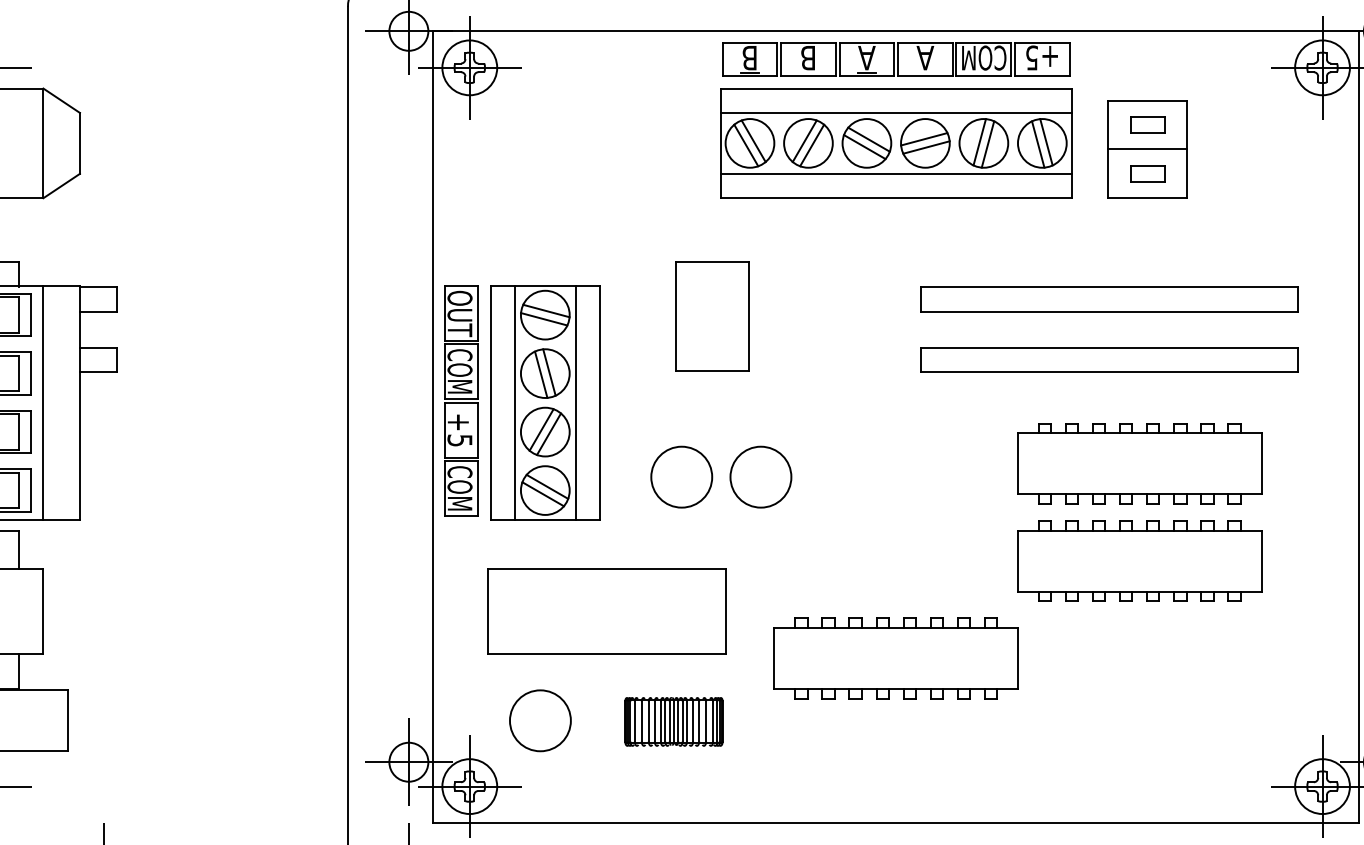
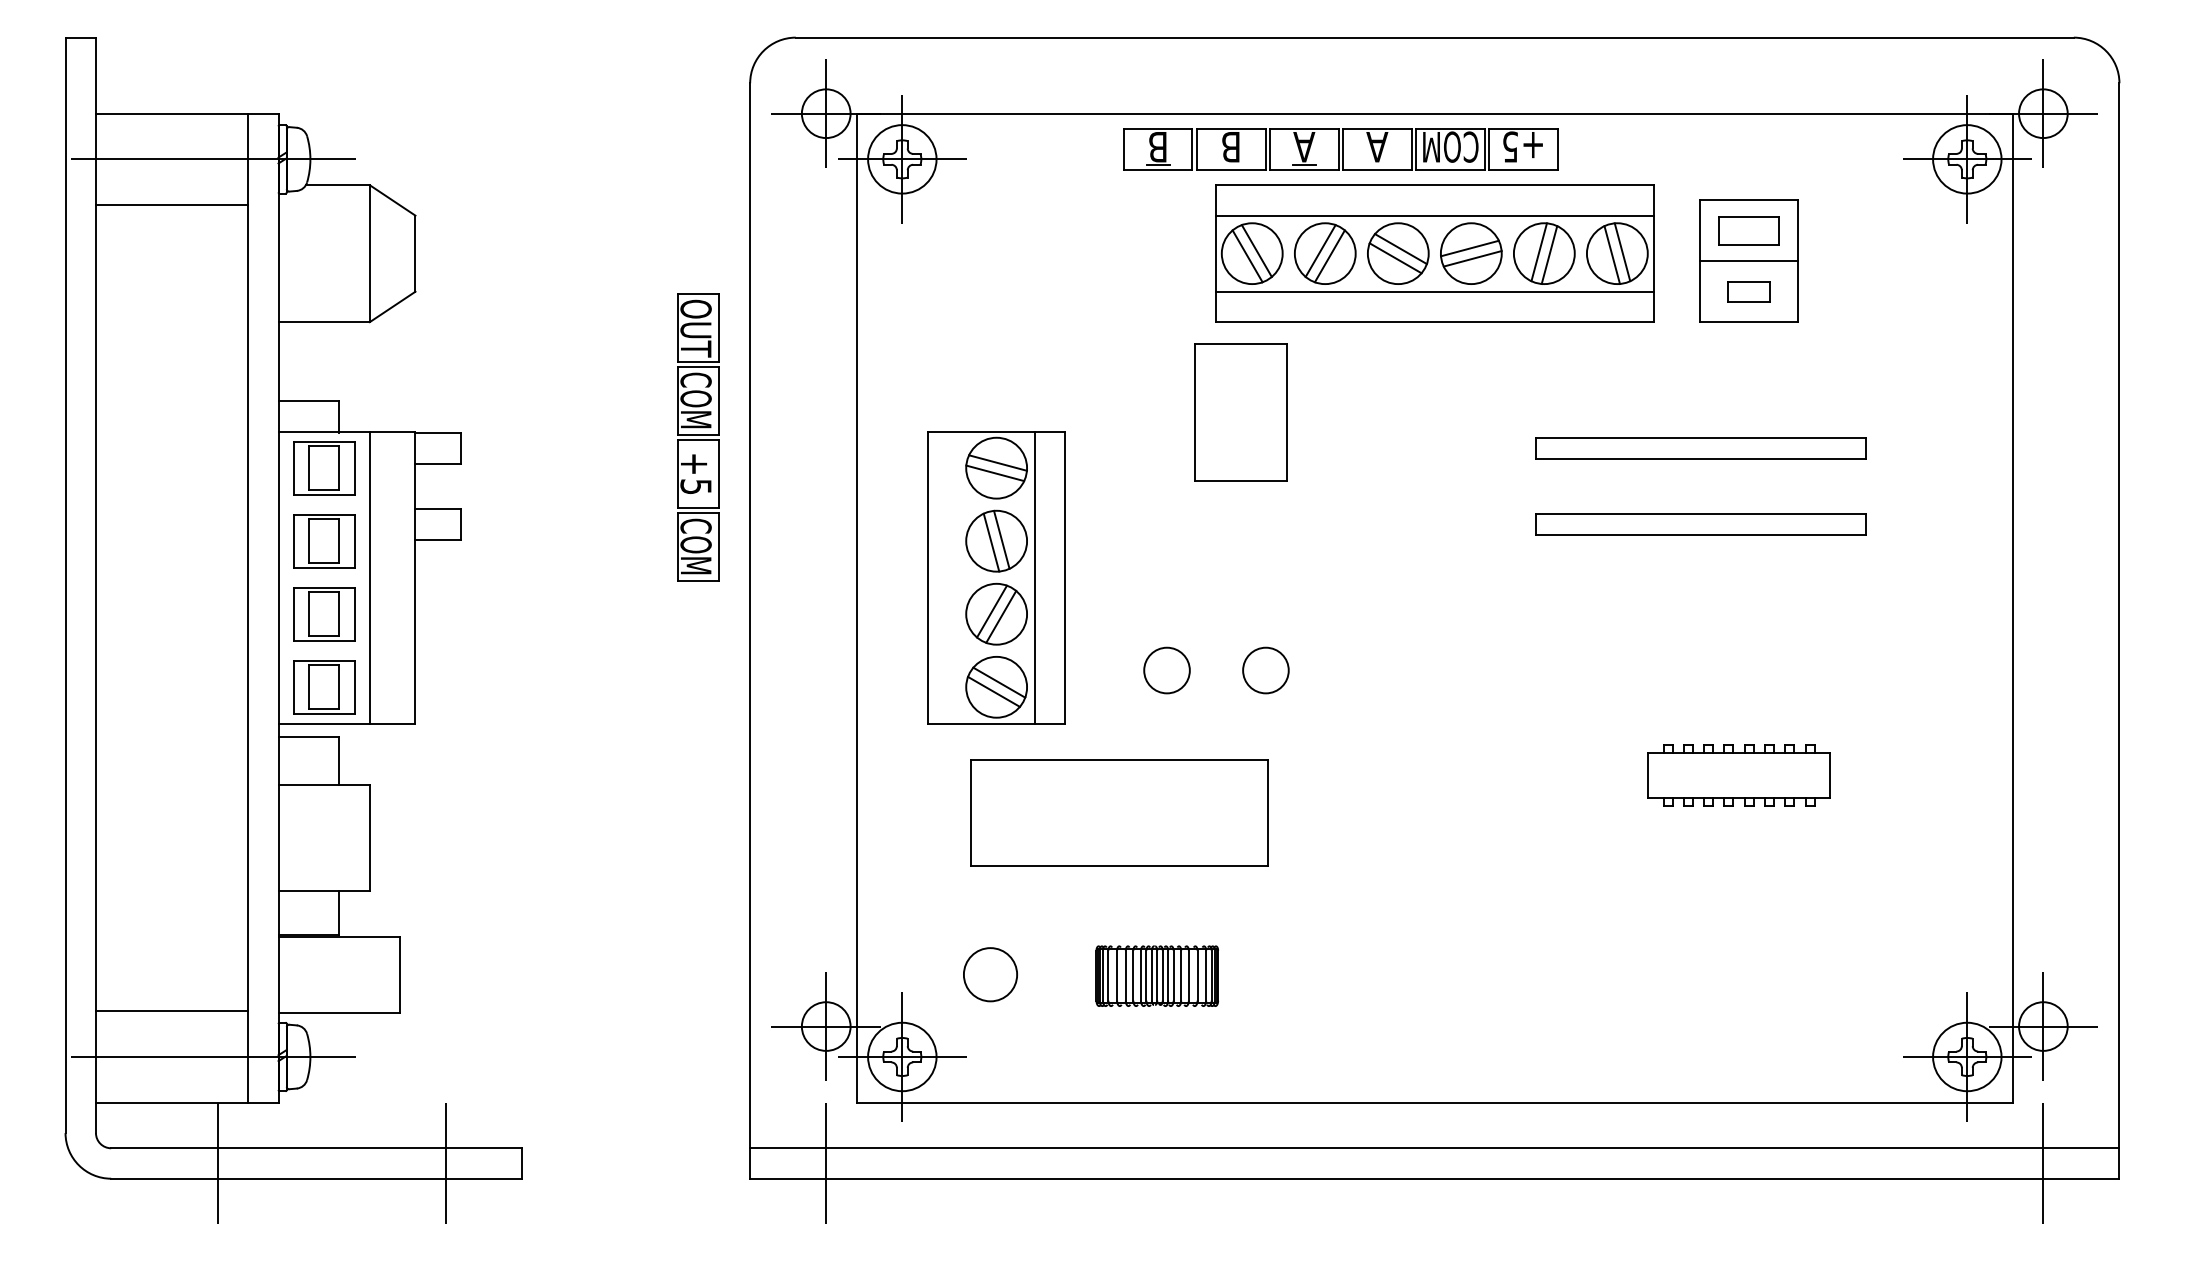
part: (895, 59) -> (1340, 149), moved
part: (1147, 124) -> (1748, 230), size x1.4
part: (1108, 299) -> (1700, 448), size x0.7
part: (711, 316) -> (1240, 412), moved
part: (1108, 360) -> (1700, 524), size x0.7
part: (461, 401) -> (698, 437), moved
line: (514, 402) -> (958, 577), removed
part: (1139, 463) -> (1738, 653), removed
circle: (682, 477) -> (1167, 670), size x0.6
circle: (760, 477) -> (1265, 670), size x0.6
part: (1139, 561) -> (1738, 775), size x0.6
part: (606, 610) -> (1119, 812), moved
part: (895, 658) -> (1434, 896), removed
circle: (540, 720) -> (990, 974), size x0.7

